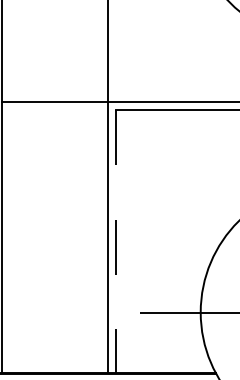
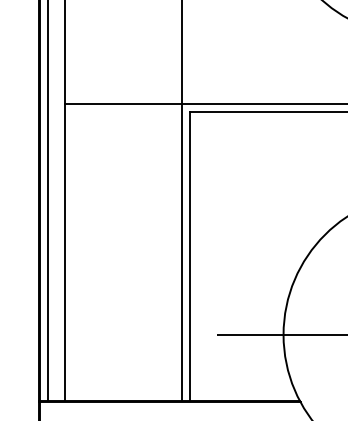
line: (115, 241) -> (189, 256), dashed -> solid

